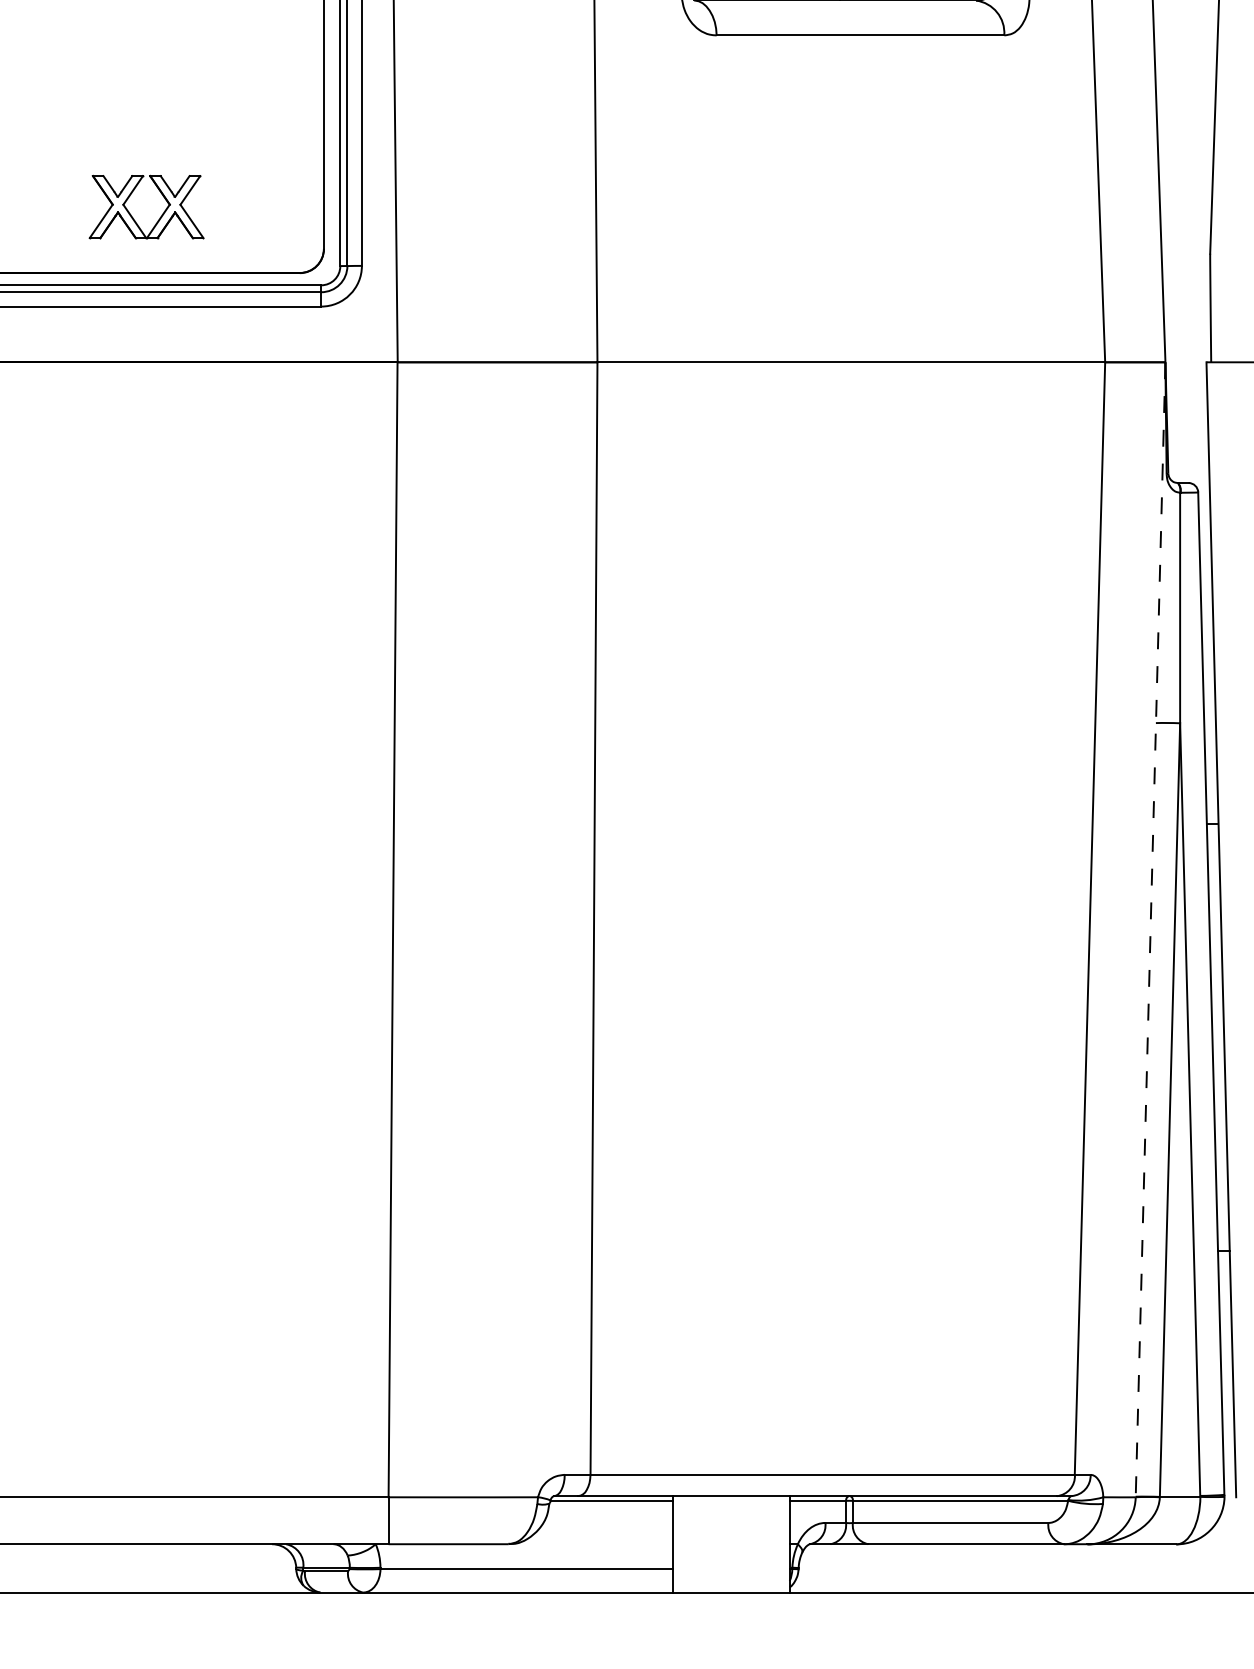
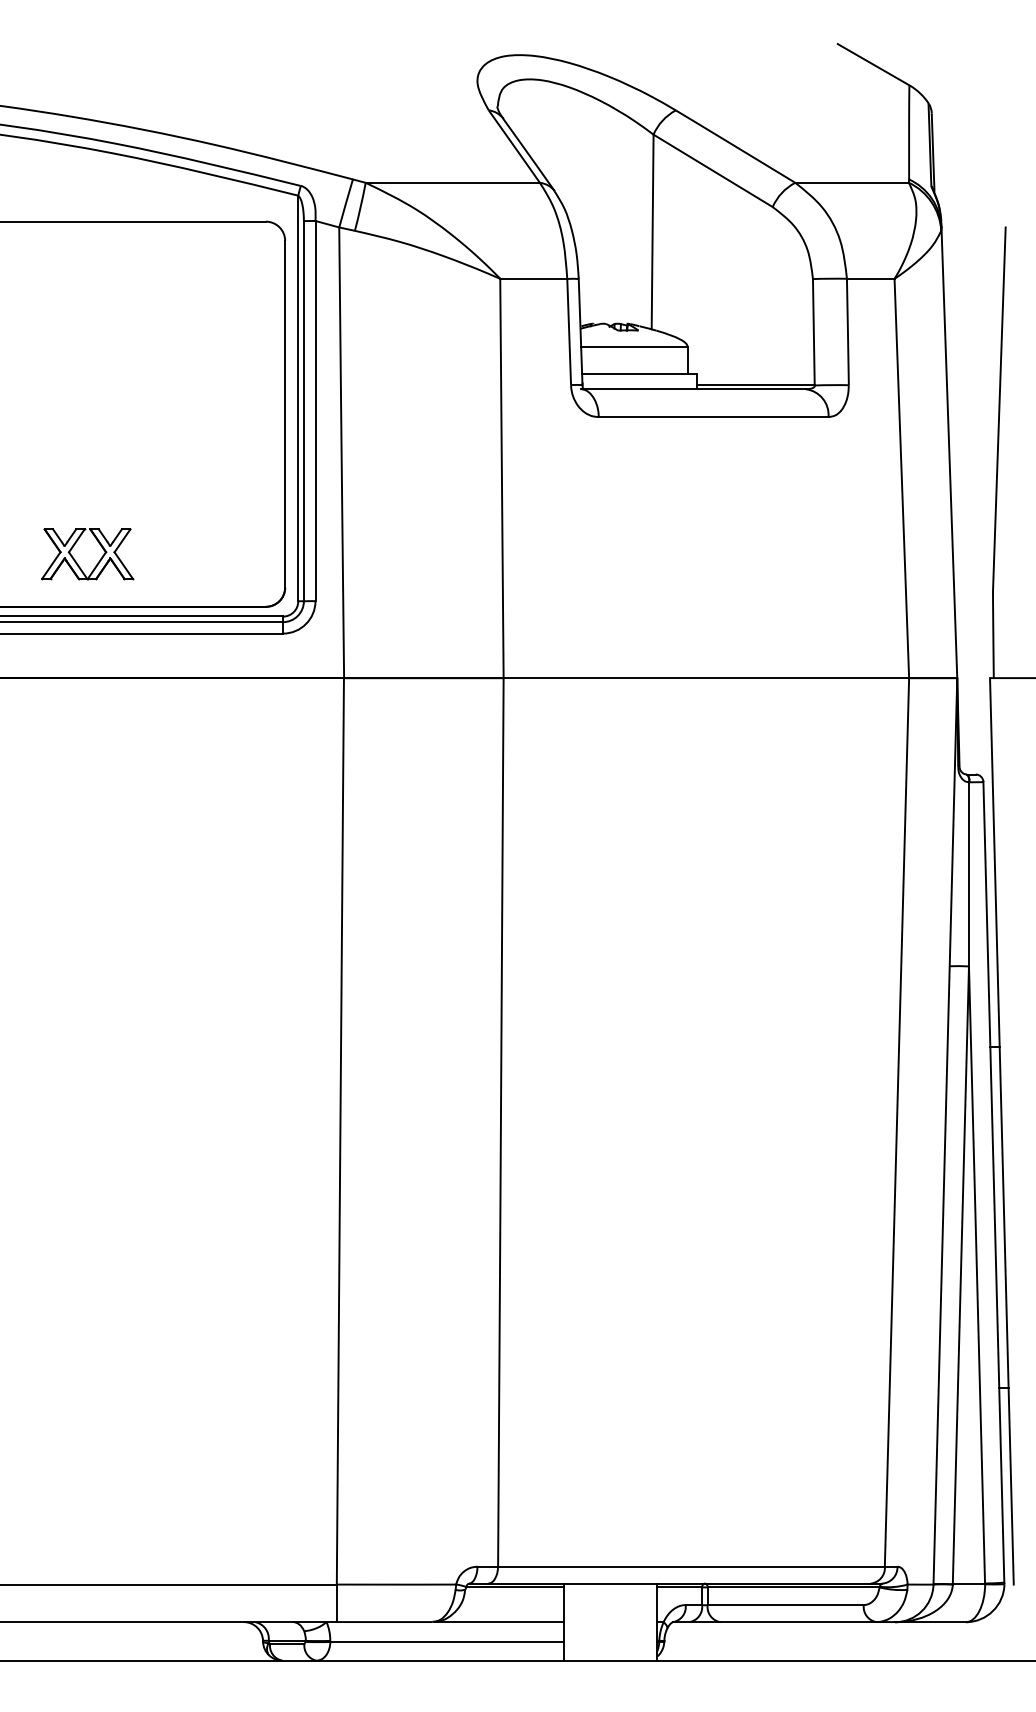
part: (134, 217) -> (77, 562), moved
line: (1150, 929) -> (945, 1131), dashed -> solid
line: (592, 1544) -> (499, 1622), added

